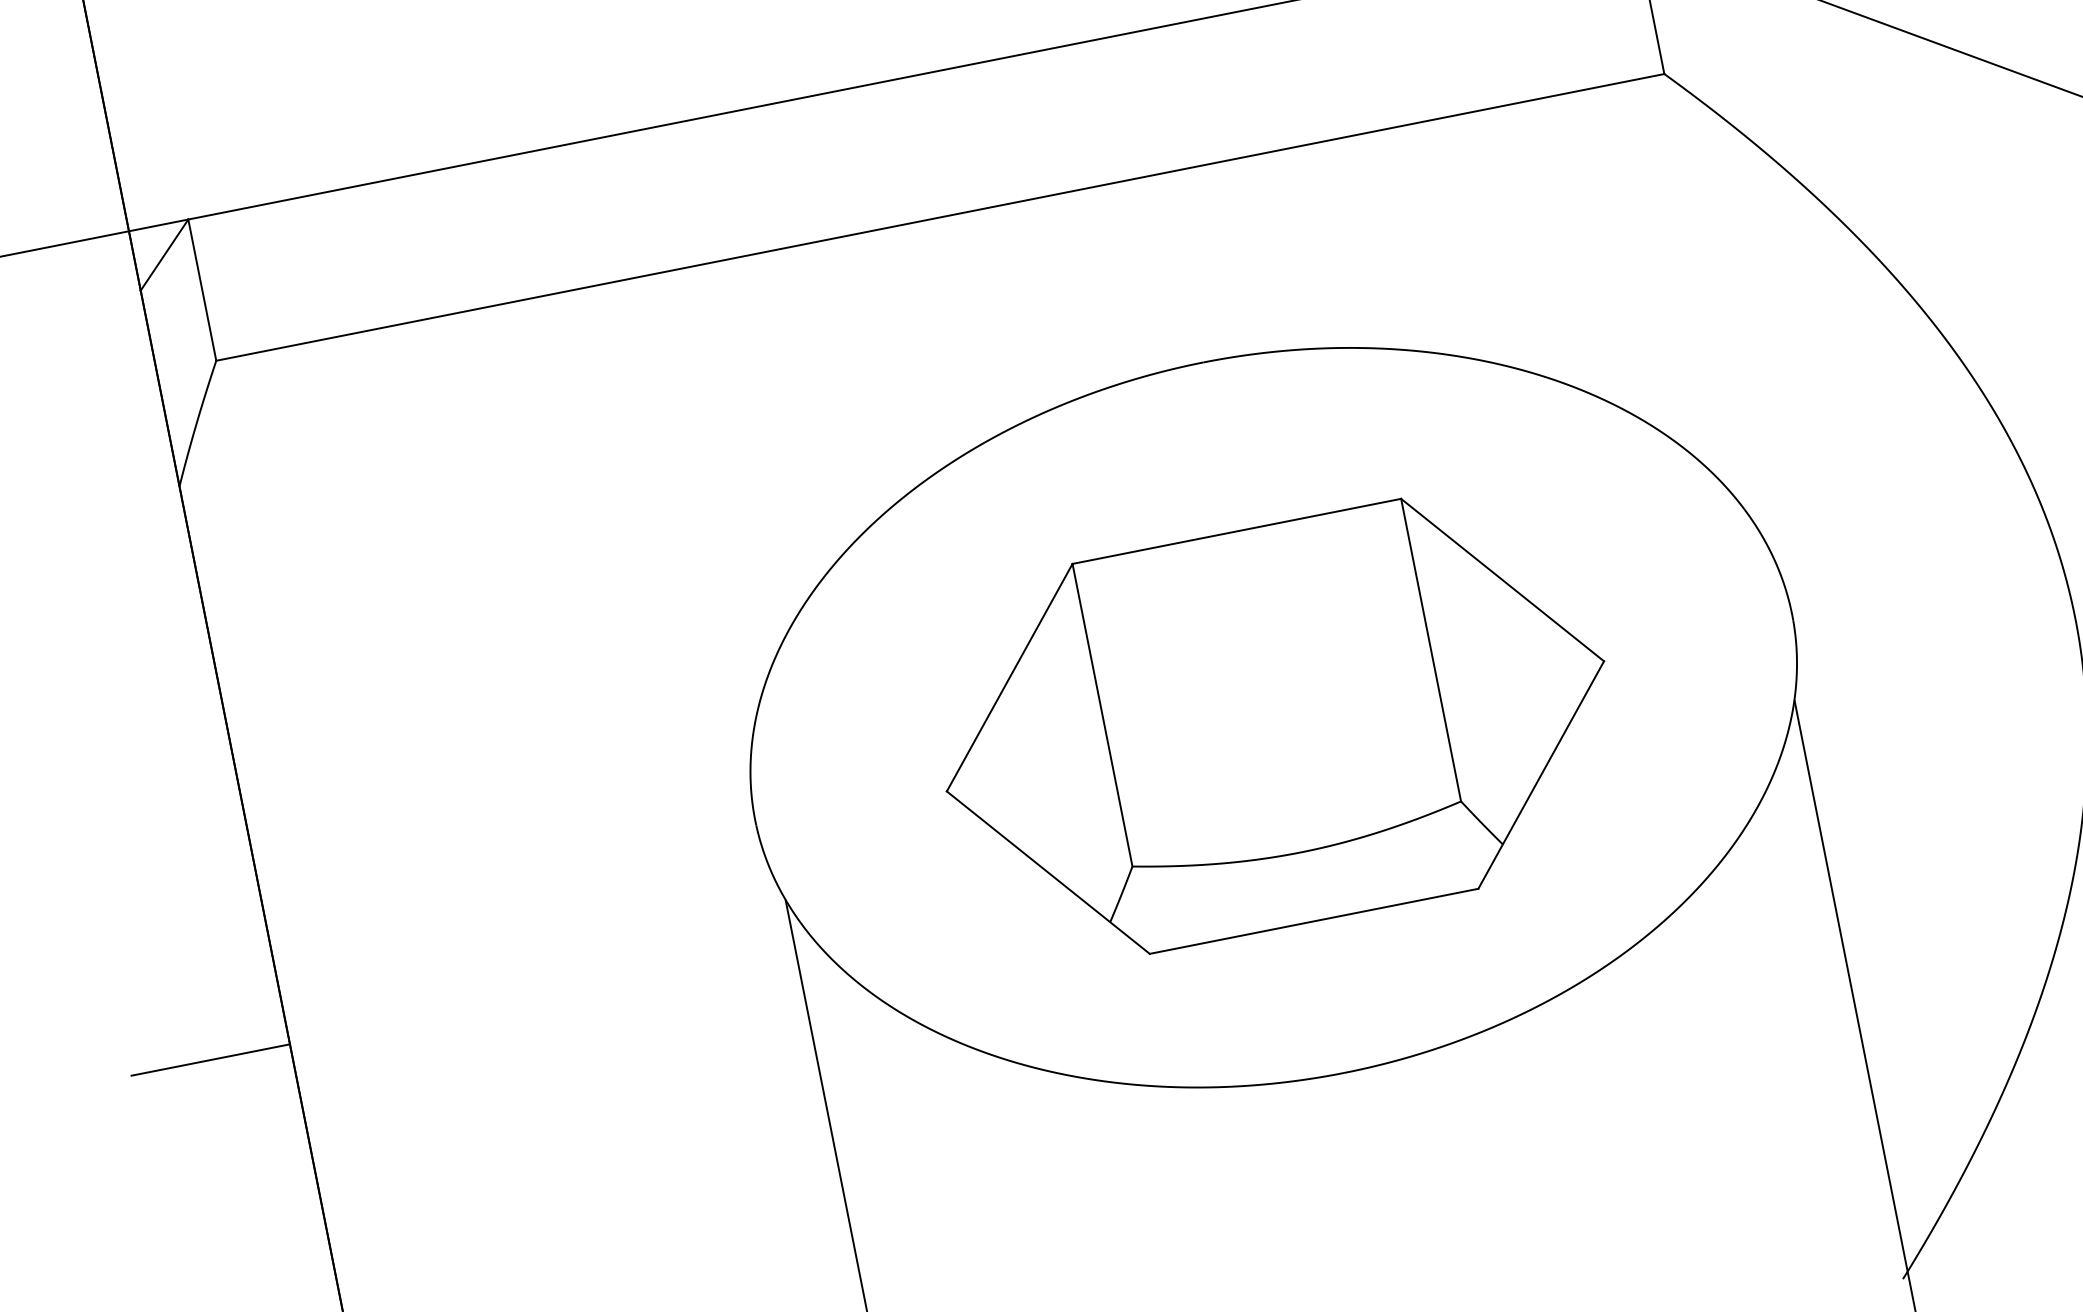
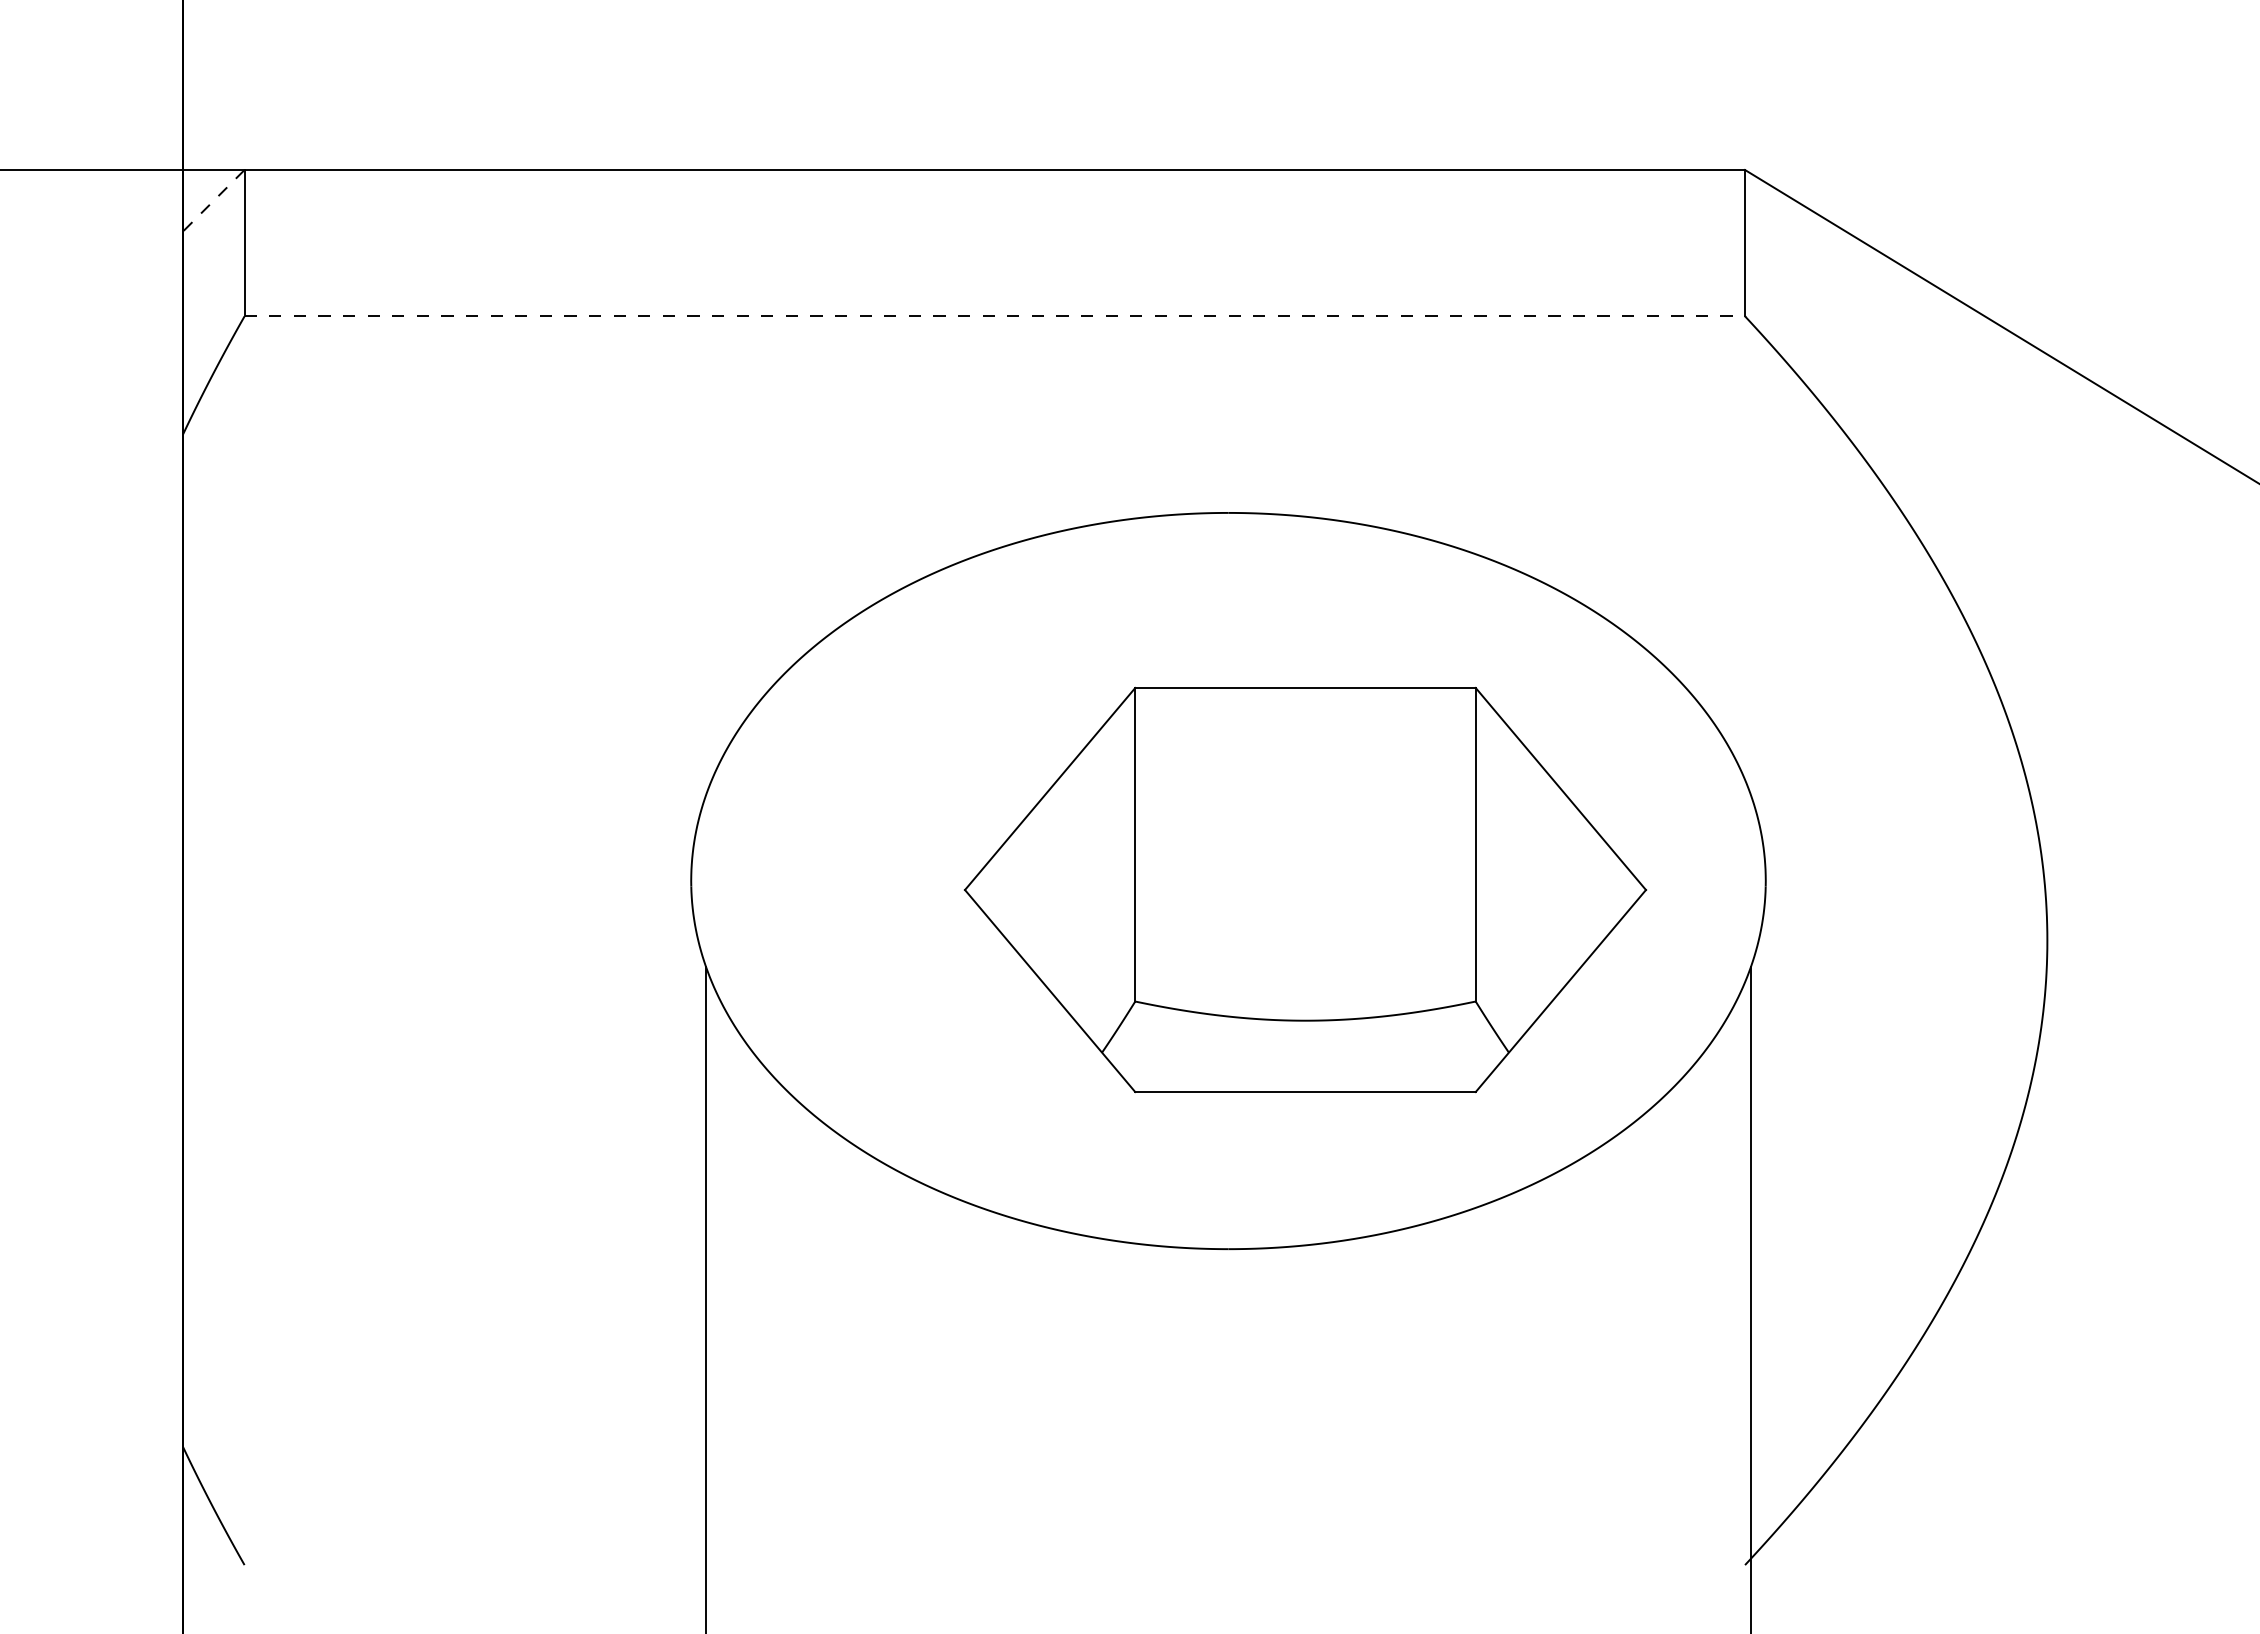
line: (941, 217) -> (995, 316), solid -> dashed
line: (164, 255) -> (213, 201), solid -> dashed
part: (1275, 725) -> (1305, 889), moved
line: (210, 1060) -> (100, 1012), removed

